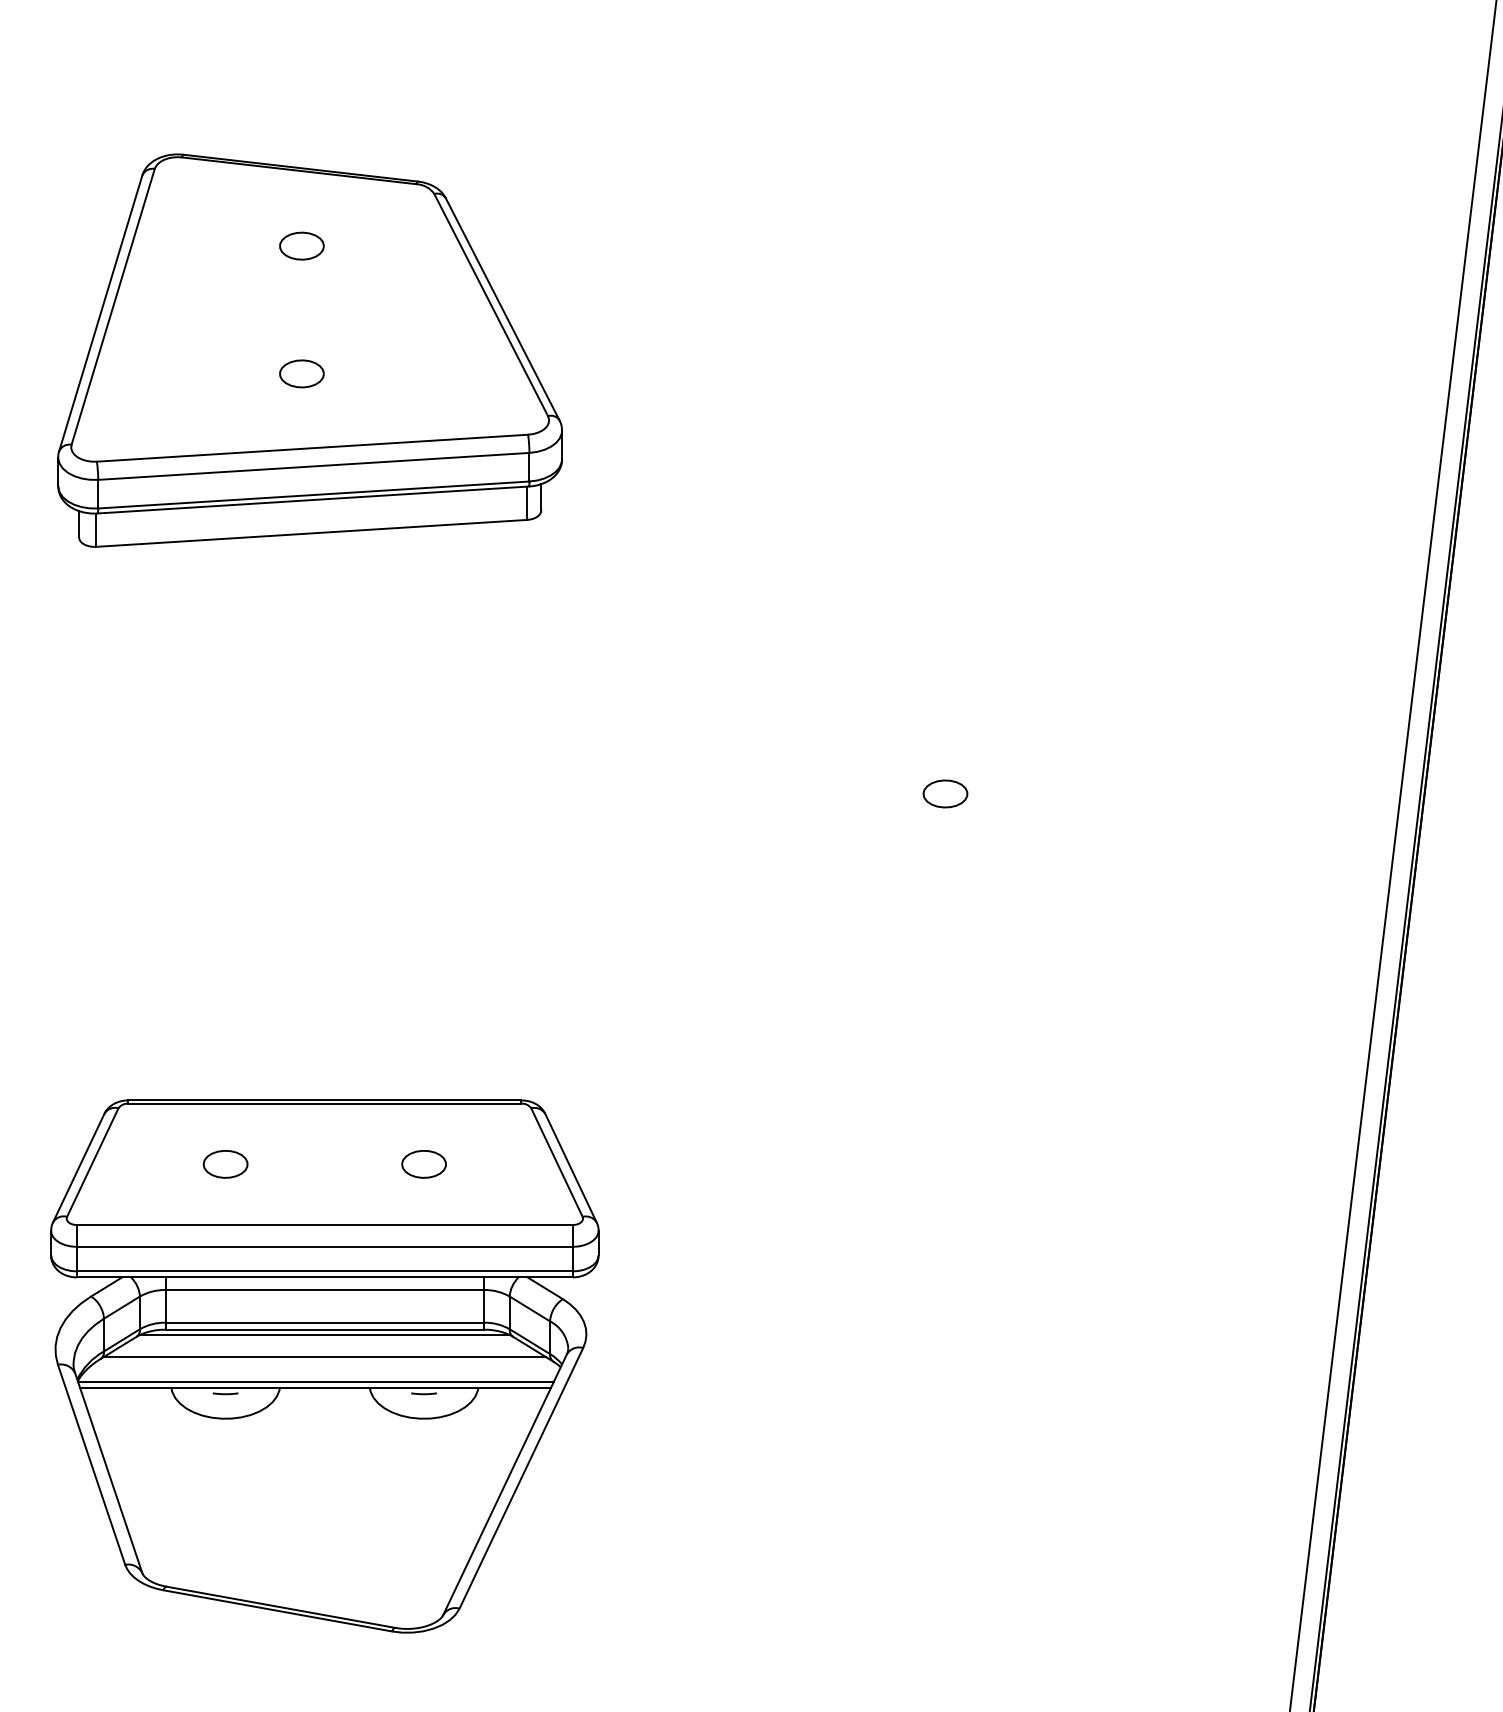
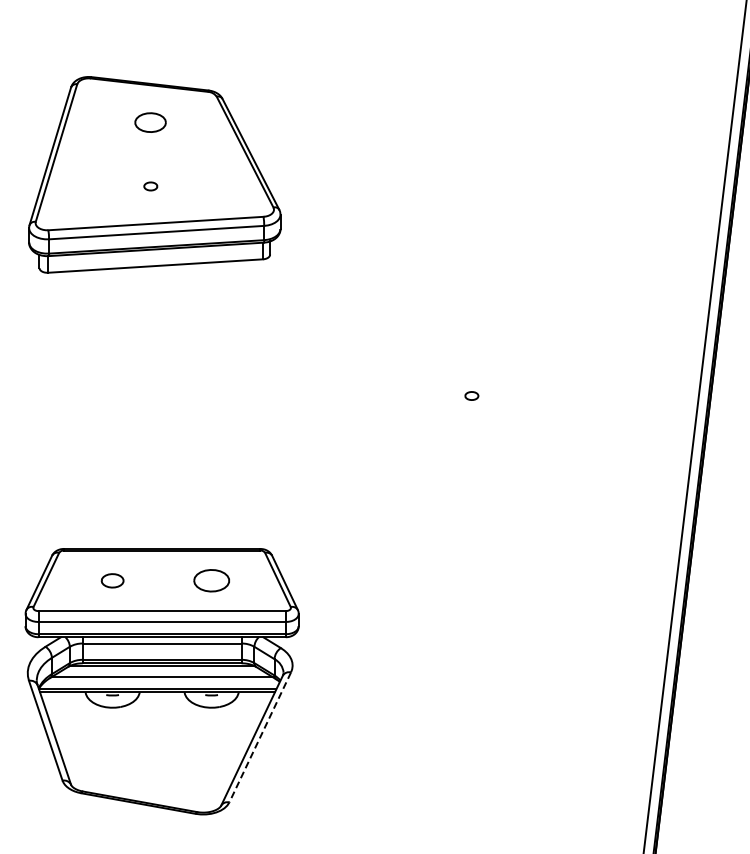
part: (301, 245) -> (150, 122), size x1.4
part: (301, 373) -> (150, 186), size x0.6
part: (944, 792) -> (471, 395), size x0.6
part: (423, 1163) -> (211, 580), size x1.6
line: (521, 1478) -> (260, 737), solid -> dashed

